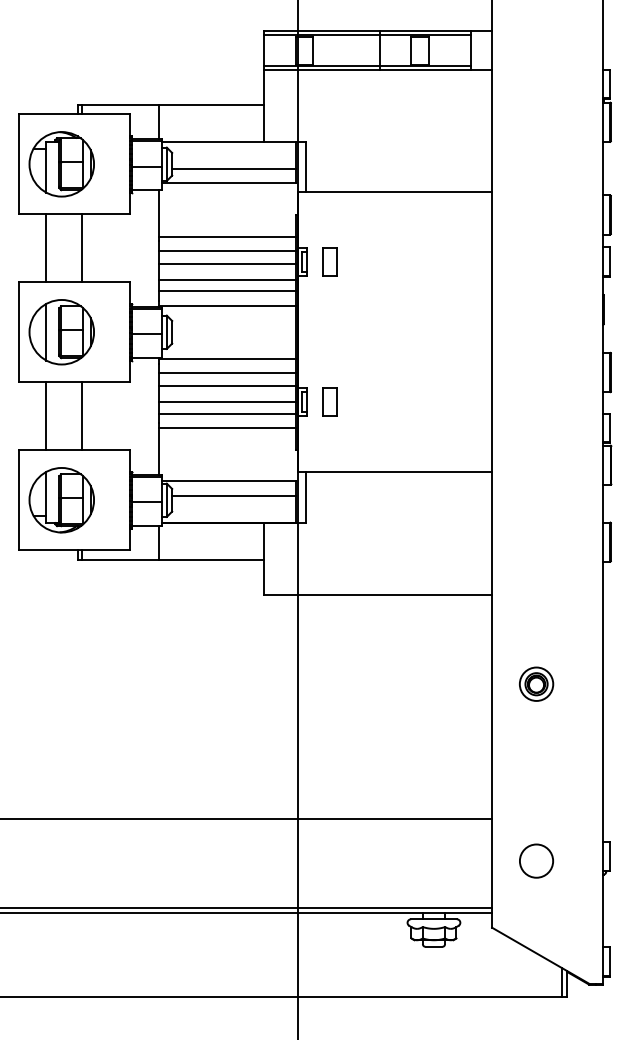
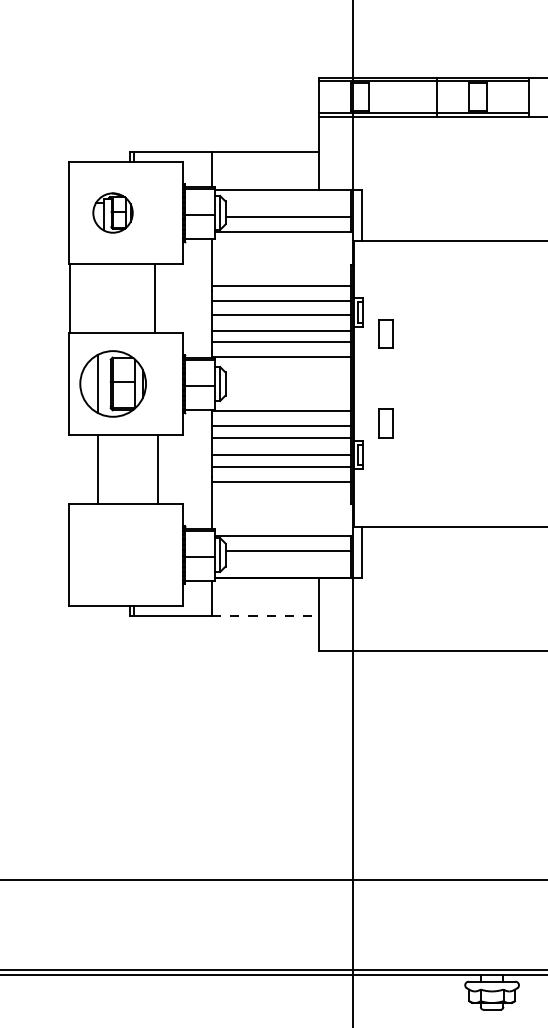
part: (61, 164) -> (112, 213), size x0.6
line: (46, 248) -> (70, 298), moved
line: (82, 248) -> (155, 298), moved
part: (329, 261) -> (385, 333), moved
part: (329, 401) -> (385, 422), moved
line: (82, 416) -> (158, 469), moved
part: (61, 500) -> (112, 555), removed
line: (212, 559) -> (266, 615), solid -> dashed

